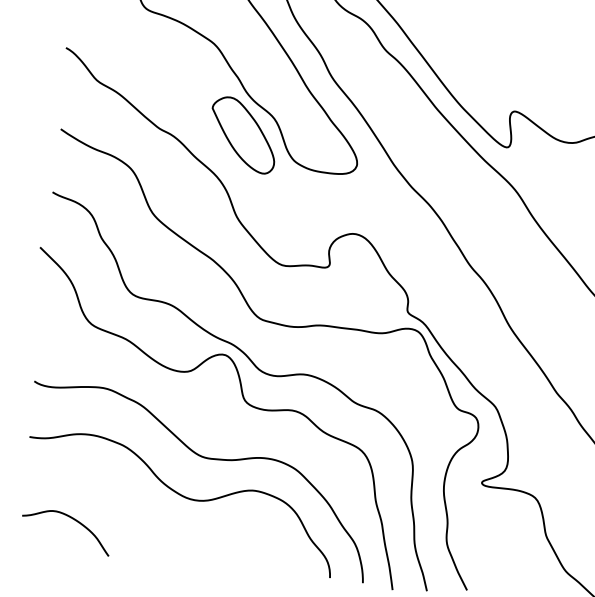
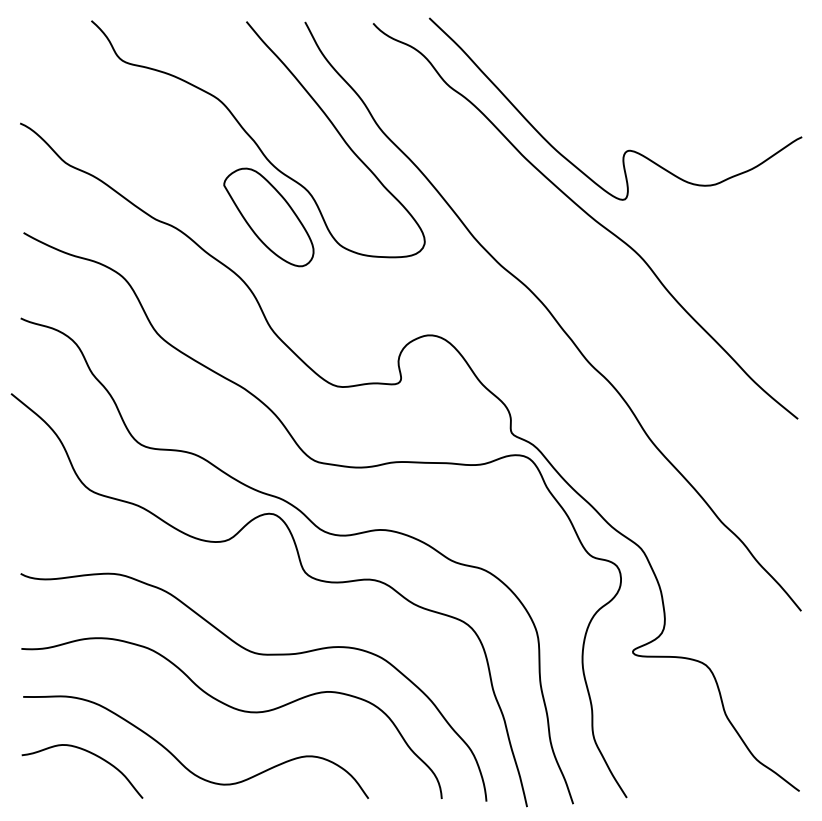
curve: (139, 531) -> (180, 761), added

